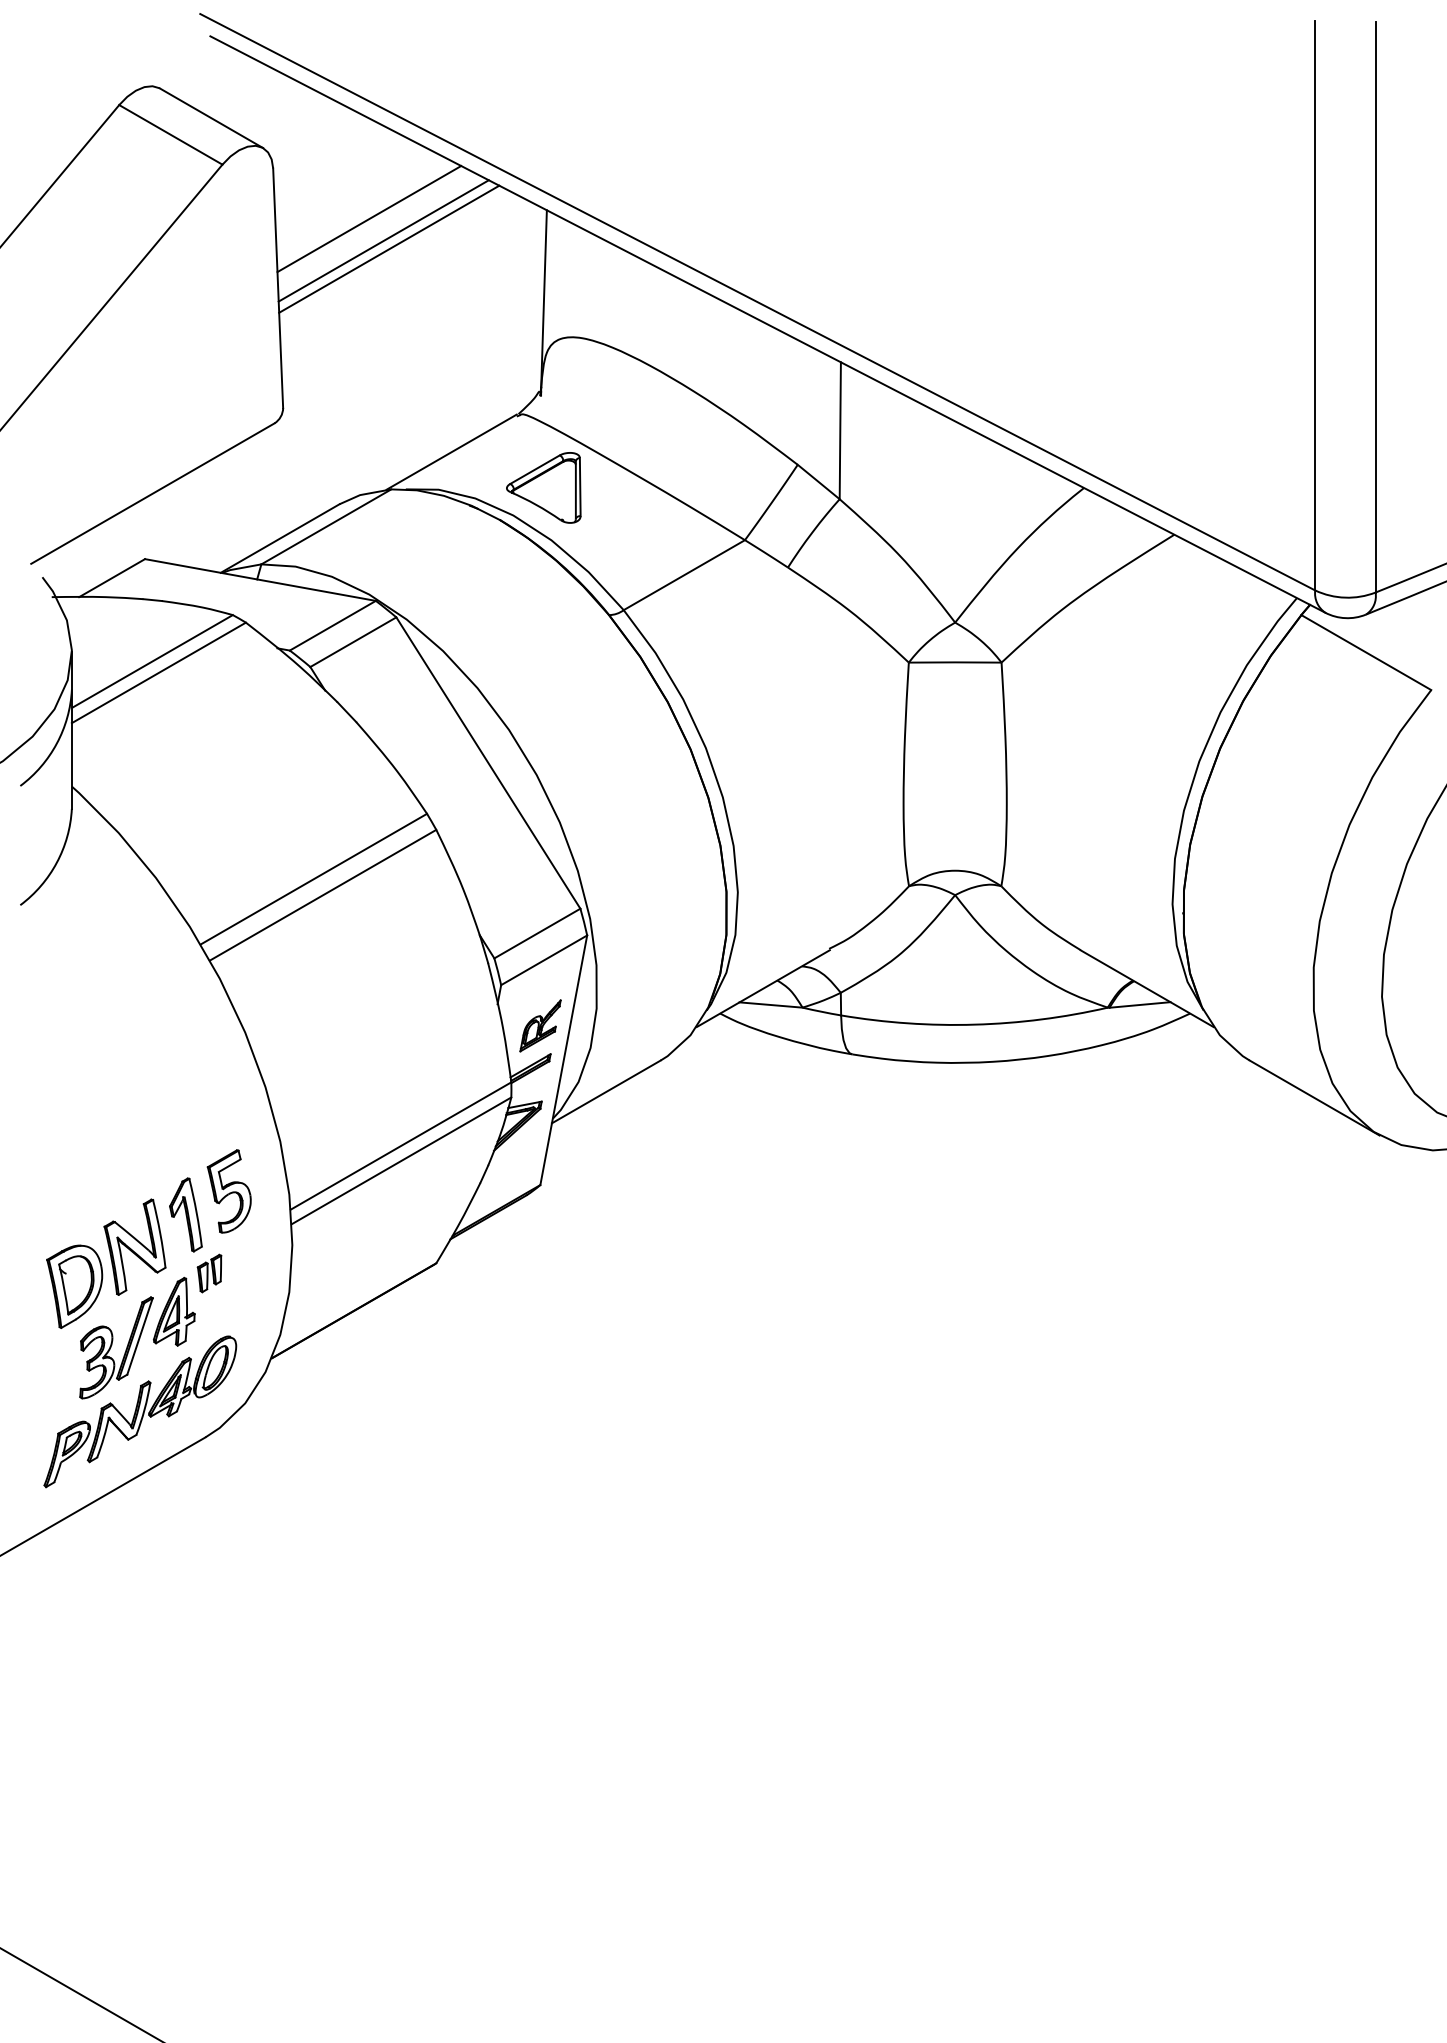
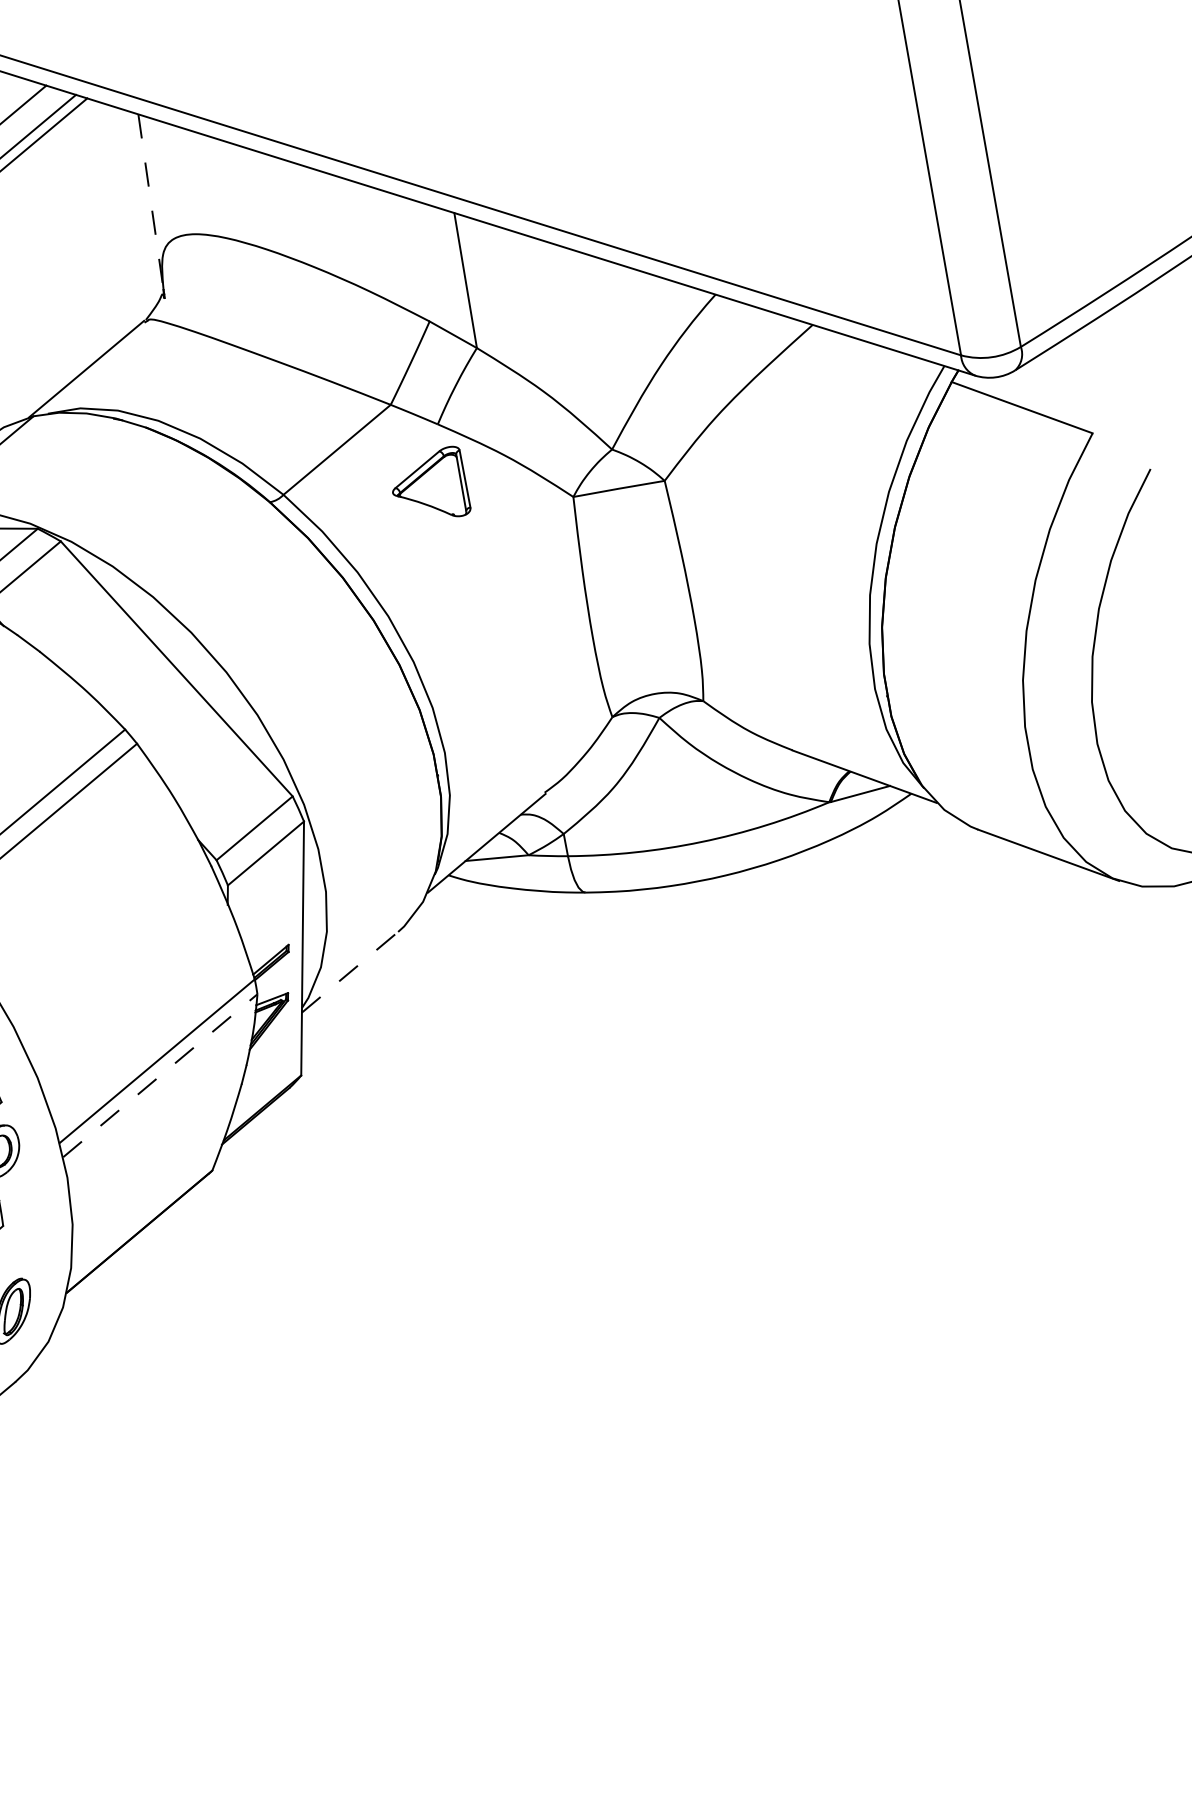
line: (544, 299) -> (151, 202), solid -> dashed
part: (543, 487) -> (428, 485), moved
part: (540, 1025) -> (273, 918), removed
line: (606, 1091) -> (350, 971), solid -> dashed
line: (401, 1160) -> (160, 1075), solid -> dashed

